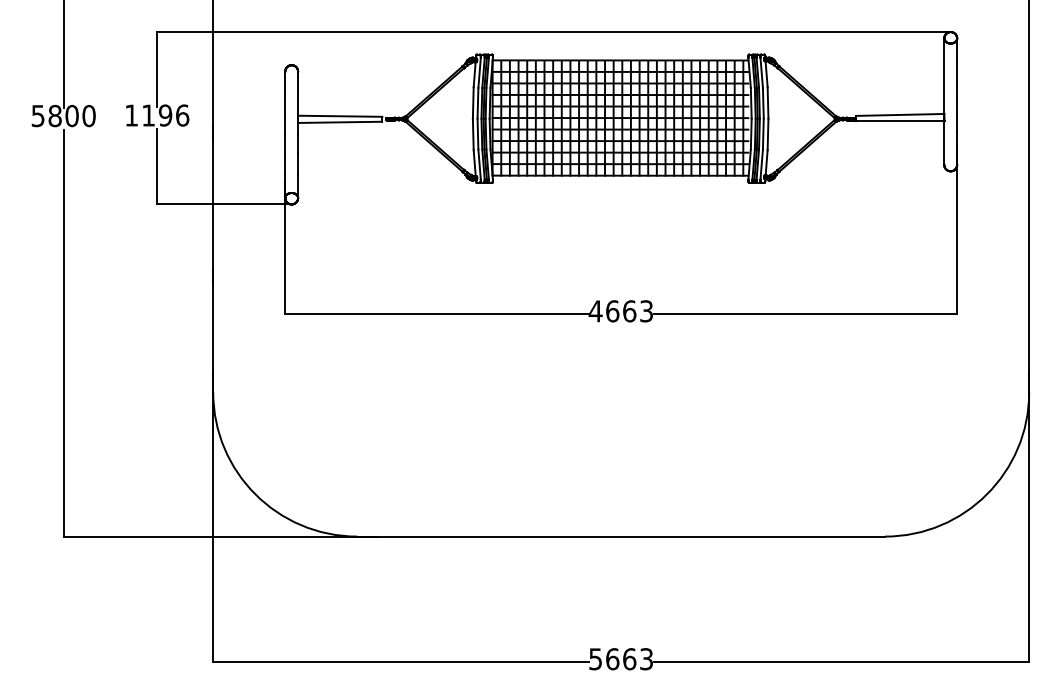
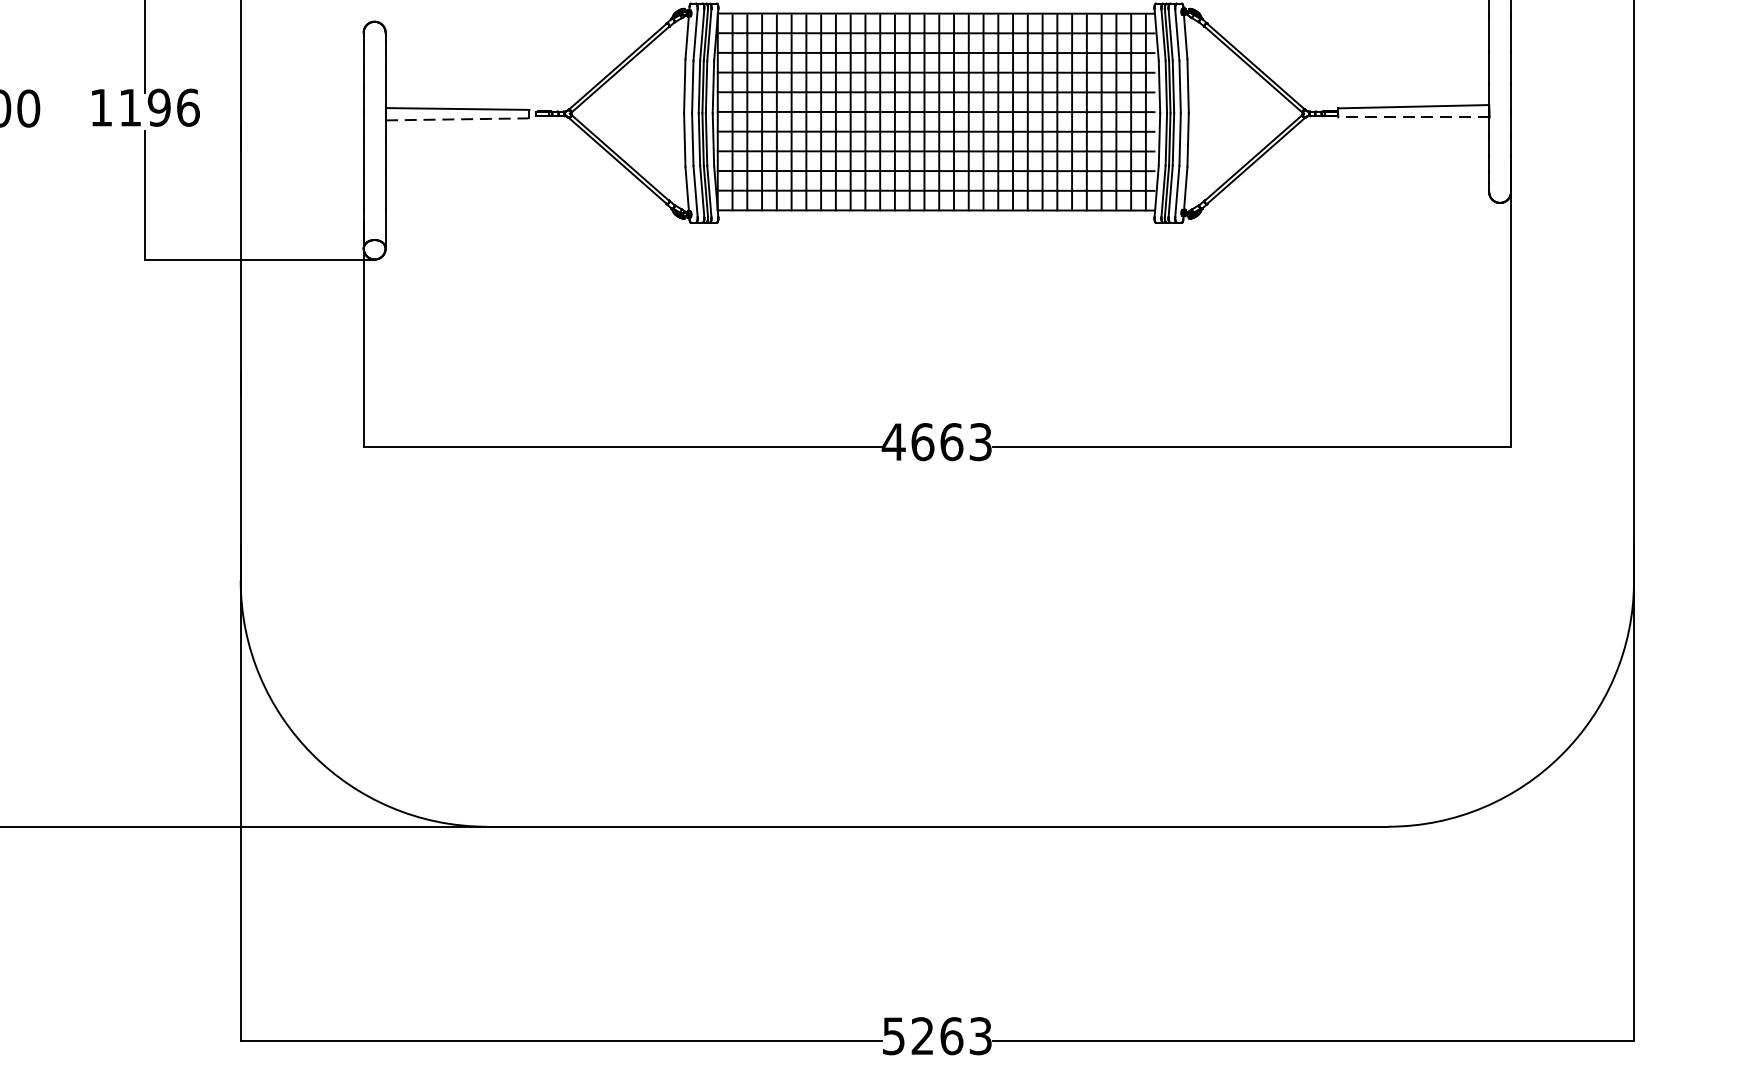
line: (899, 121) -> (1412, 117), solid -> dashed
line: (340, 122) -> (458, 119), solid -> dashed
text: (612, 659) -> (922, 1036), 5663 -> 5263

